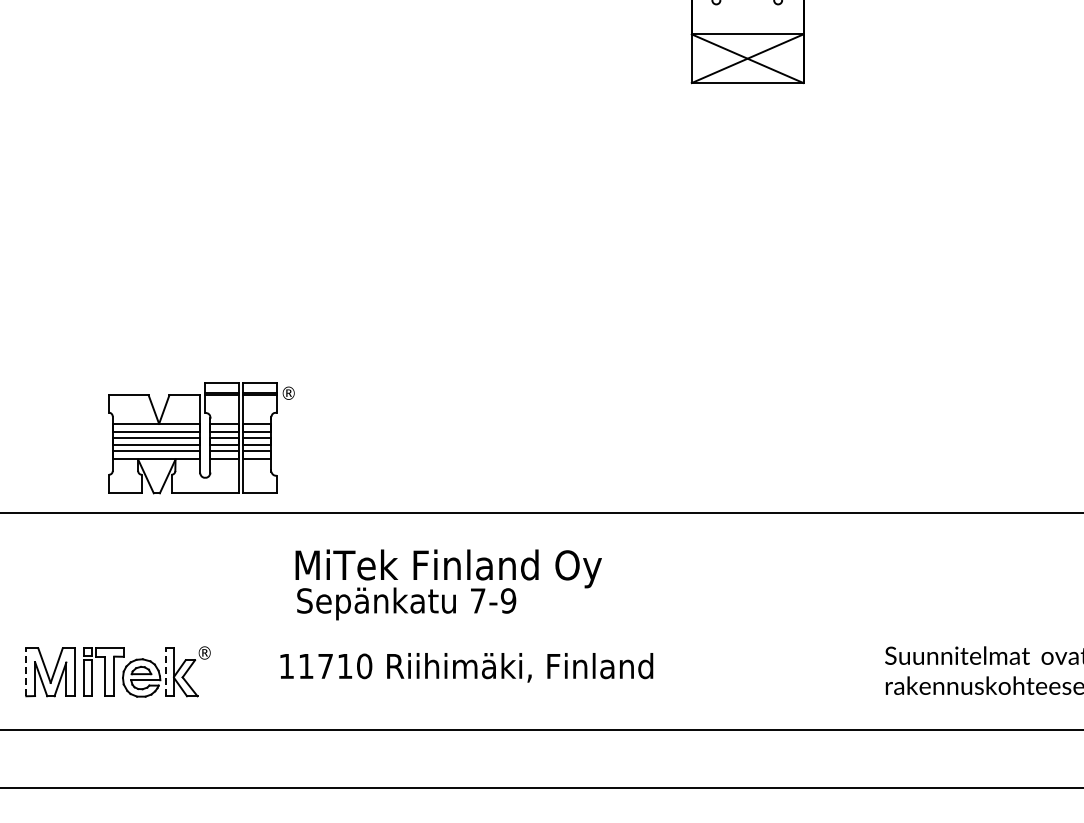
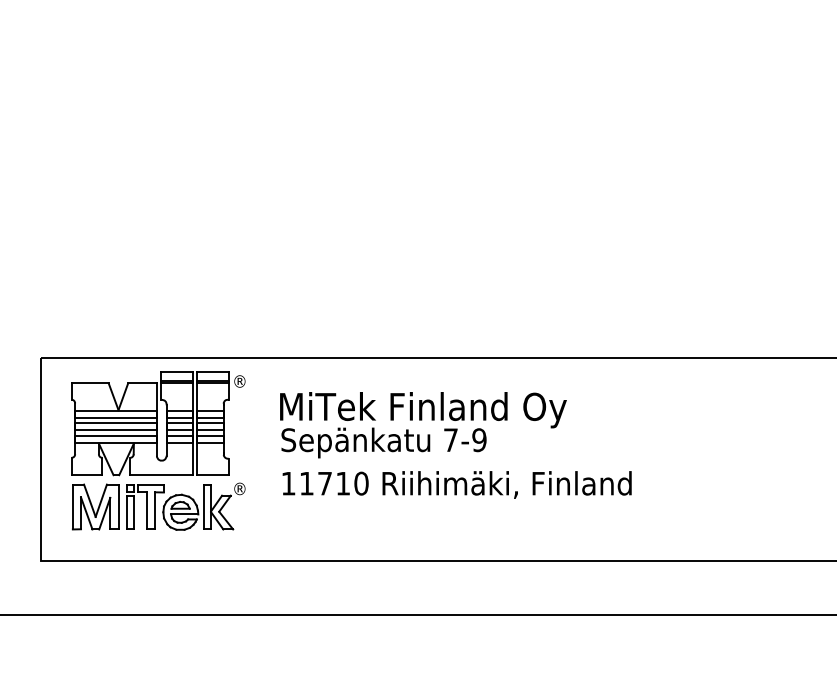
part: (201, 438) -> (158, 423), moved
text: (448, 584) -> (423, 424), moved
text: (466, 667) -> (456, 484), moved
line: (26, 672) -> (72, 507), dashed -> solid
line: (166, 672) -> (204, 507), dashed -> solid

